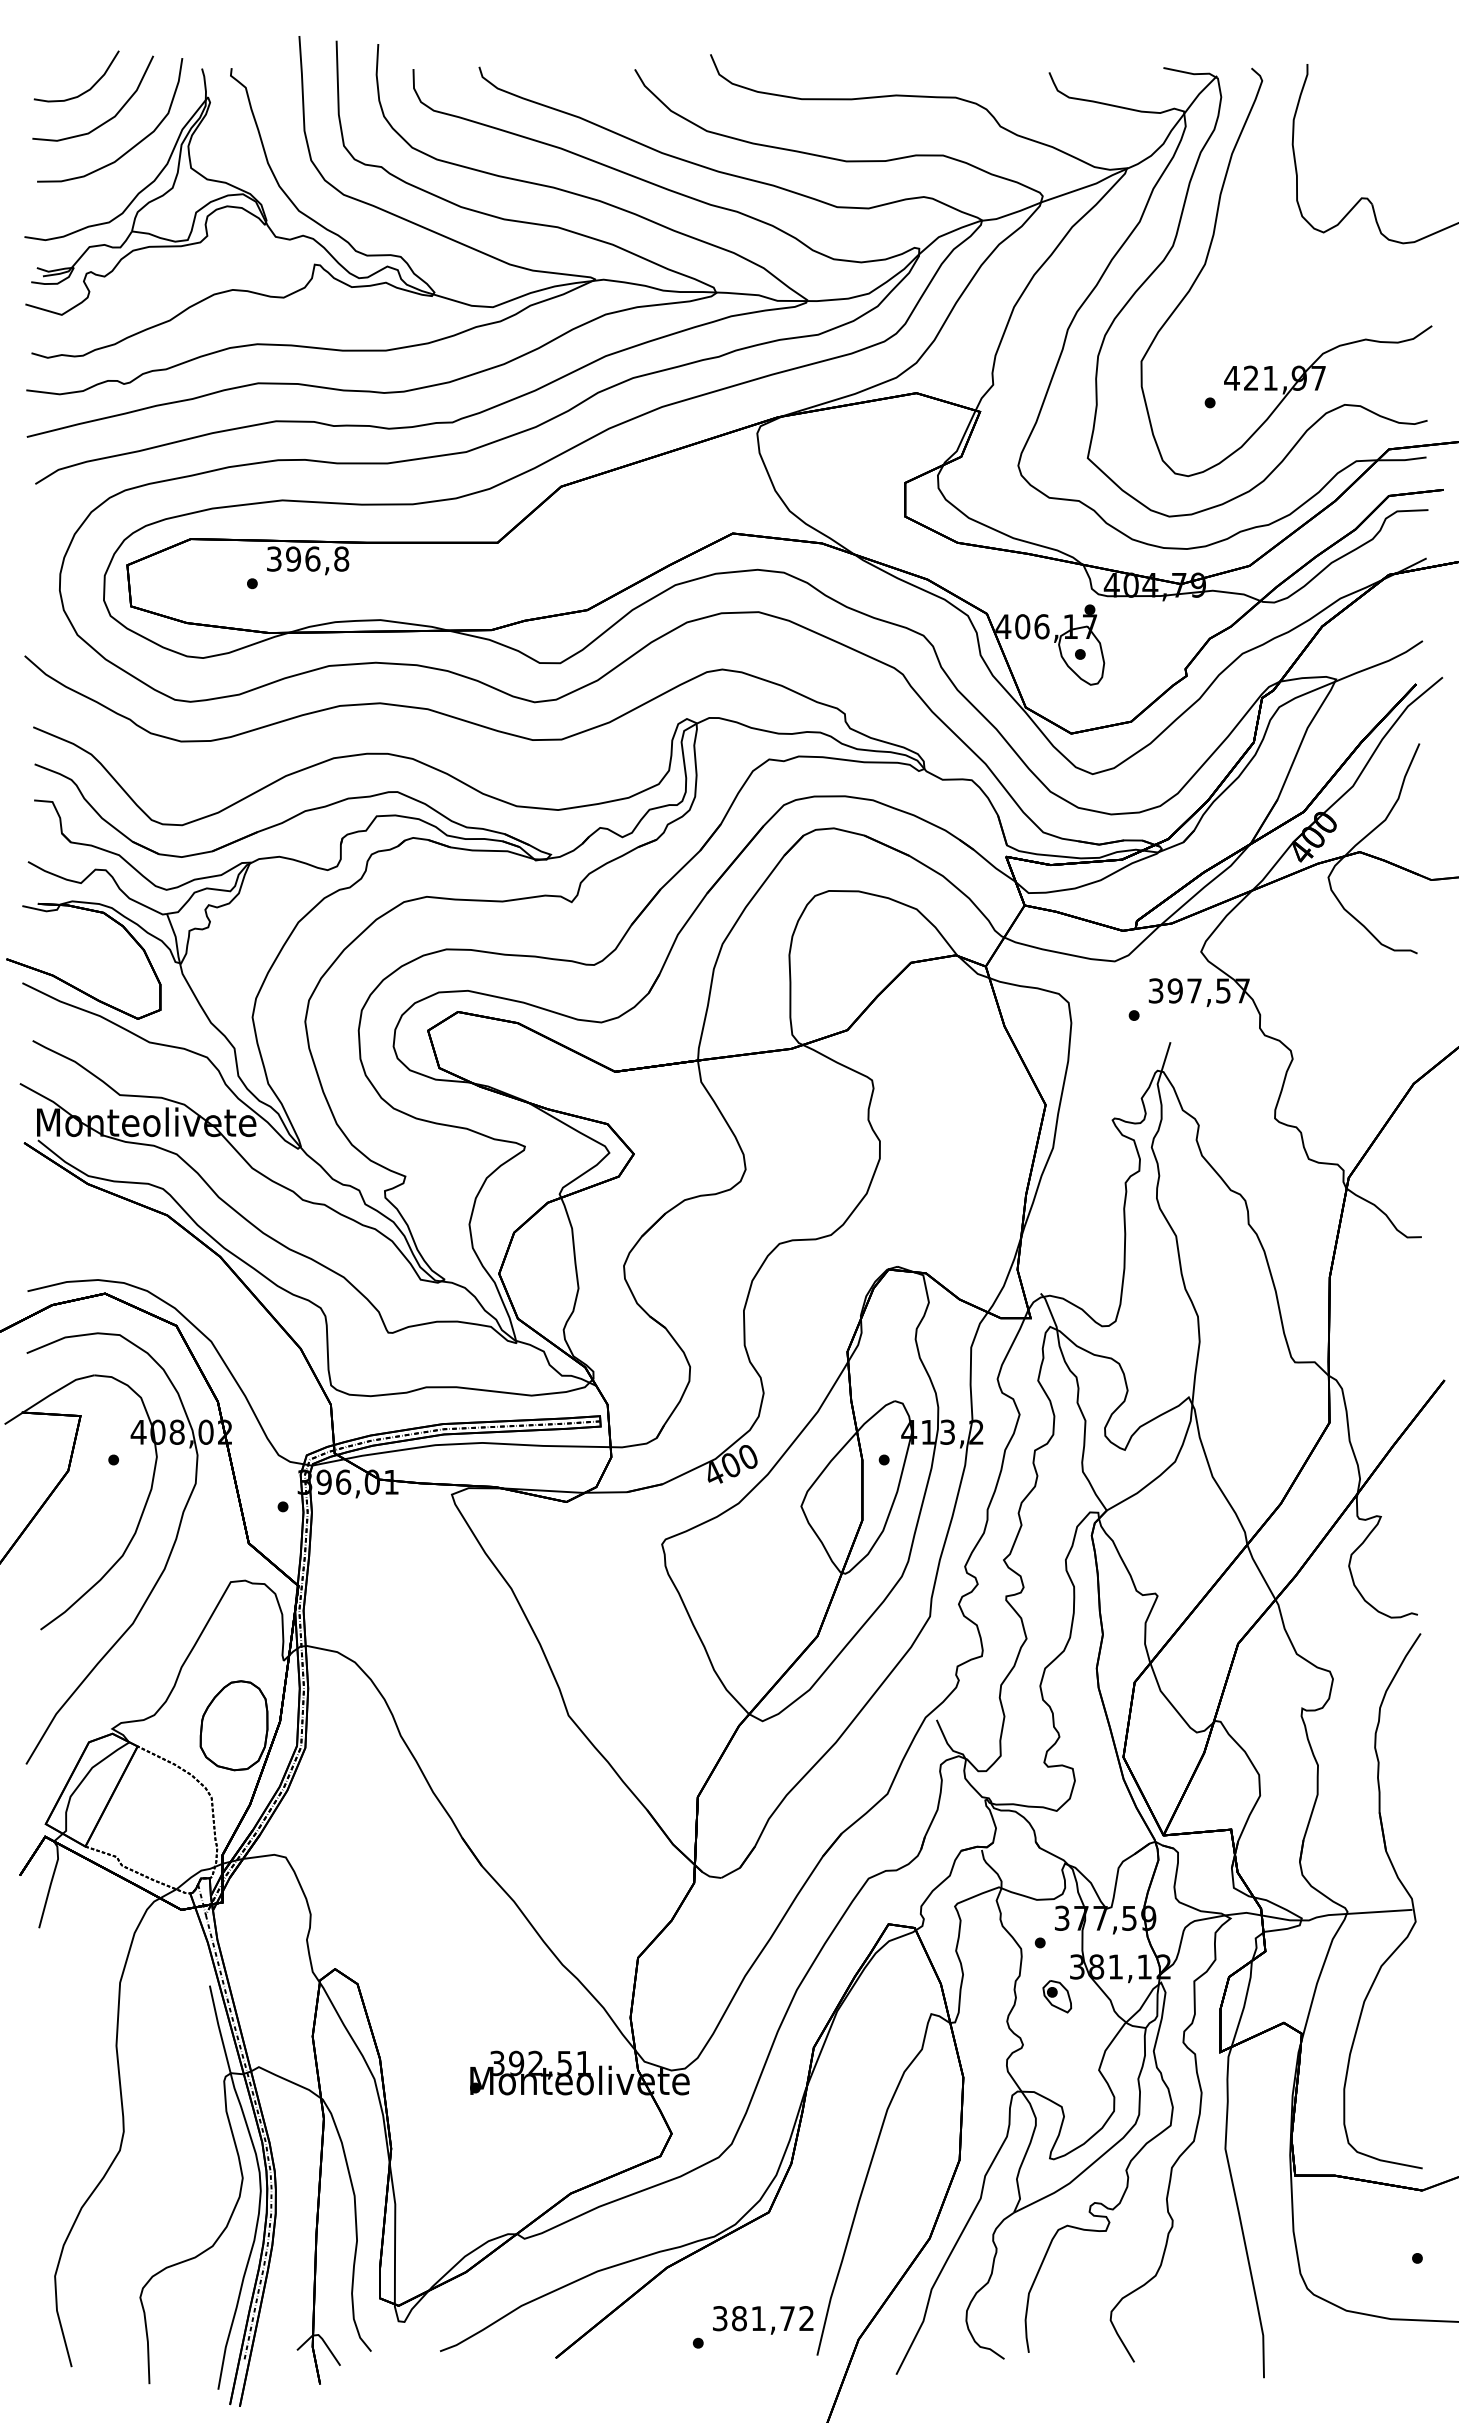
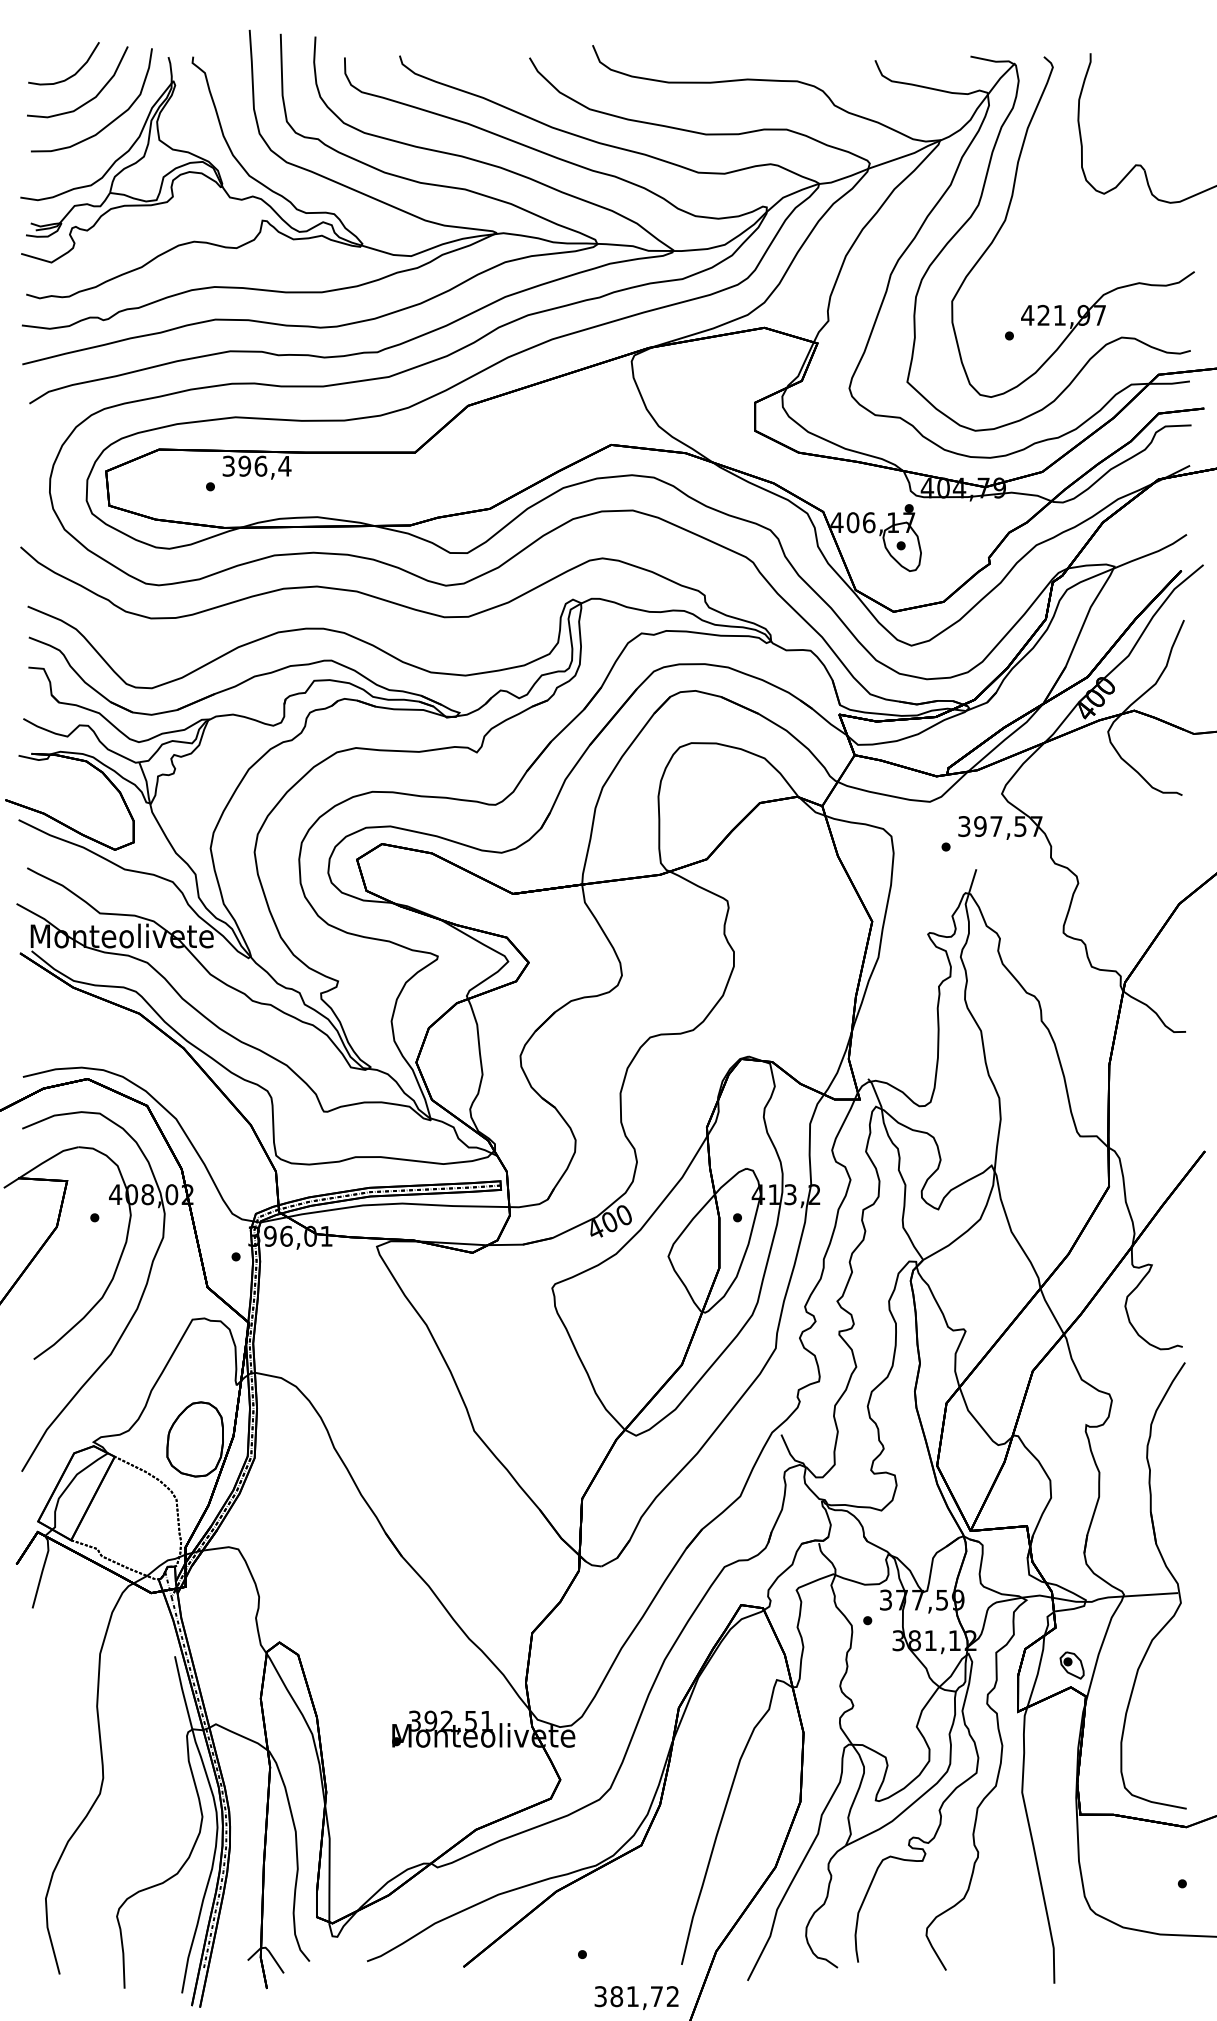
text: (341, 558) -> (284, 465), 396,8 -> 396,4
part: (1057, 1996) -> (1072, 1665), moved
text: (763, 2320) -> (636, 1998), moved

